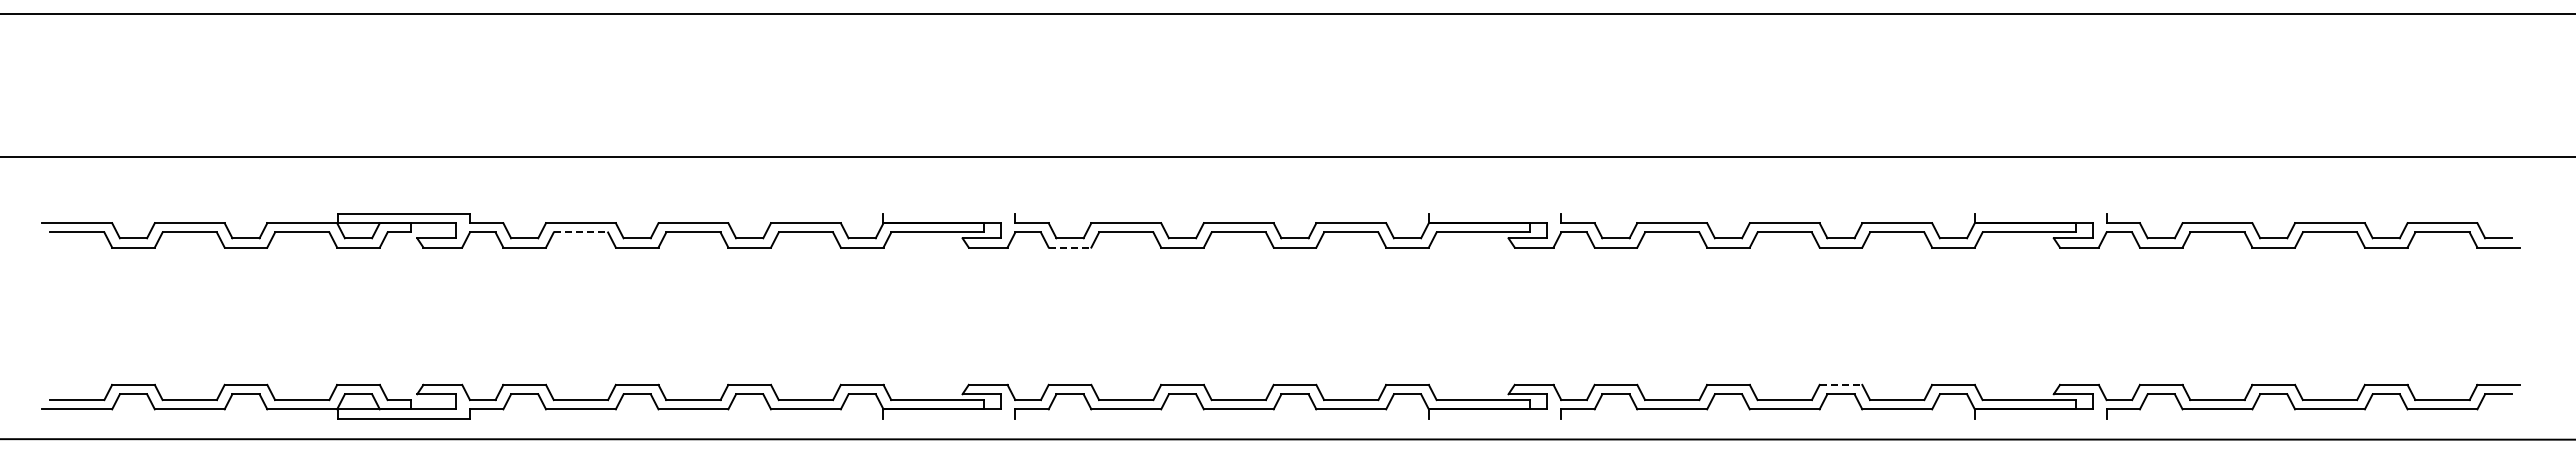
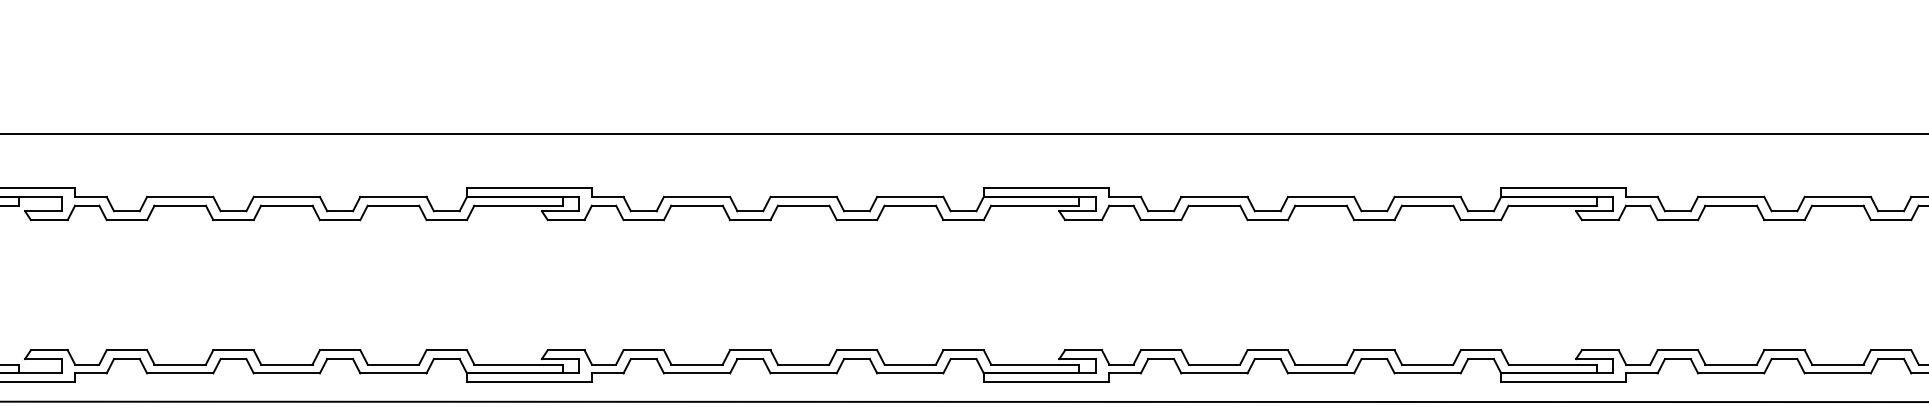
line: (949, 213) -> (529, 187), added
line: (1495, 213) -> (1046, 187), added
line: (2040, 213) -> (1563, 187), added
line: (581, 232) -> (180, 205), dashed -> solid
line: (1070, 247) -> (644, 219), dashed -> solid
line: (1841, 384) -> (1374, 349), dashed -> solid
line: (949, 418) -> (529, 382), added
line: (1495, 418) -> (1046, 382), added
line: (2040, 418) -> (1563, 382), added

